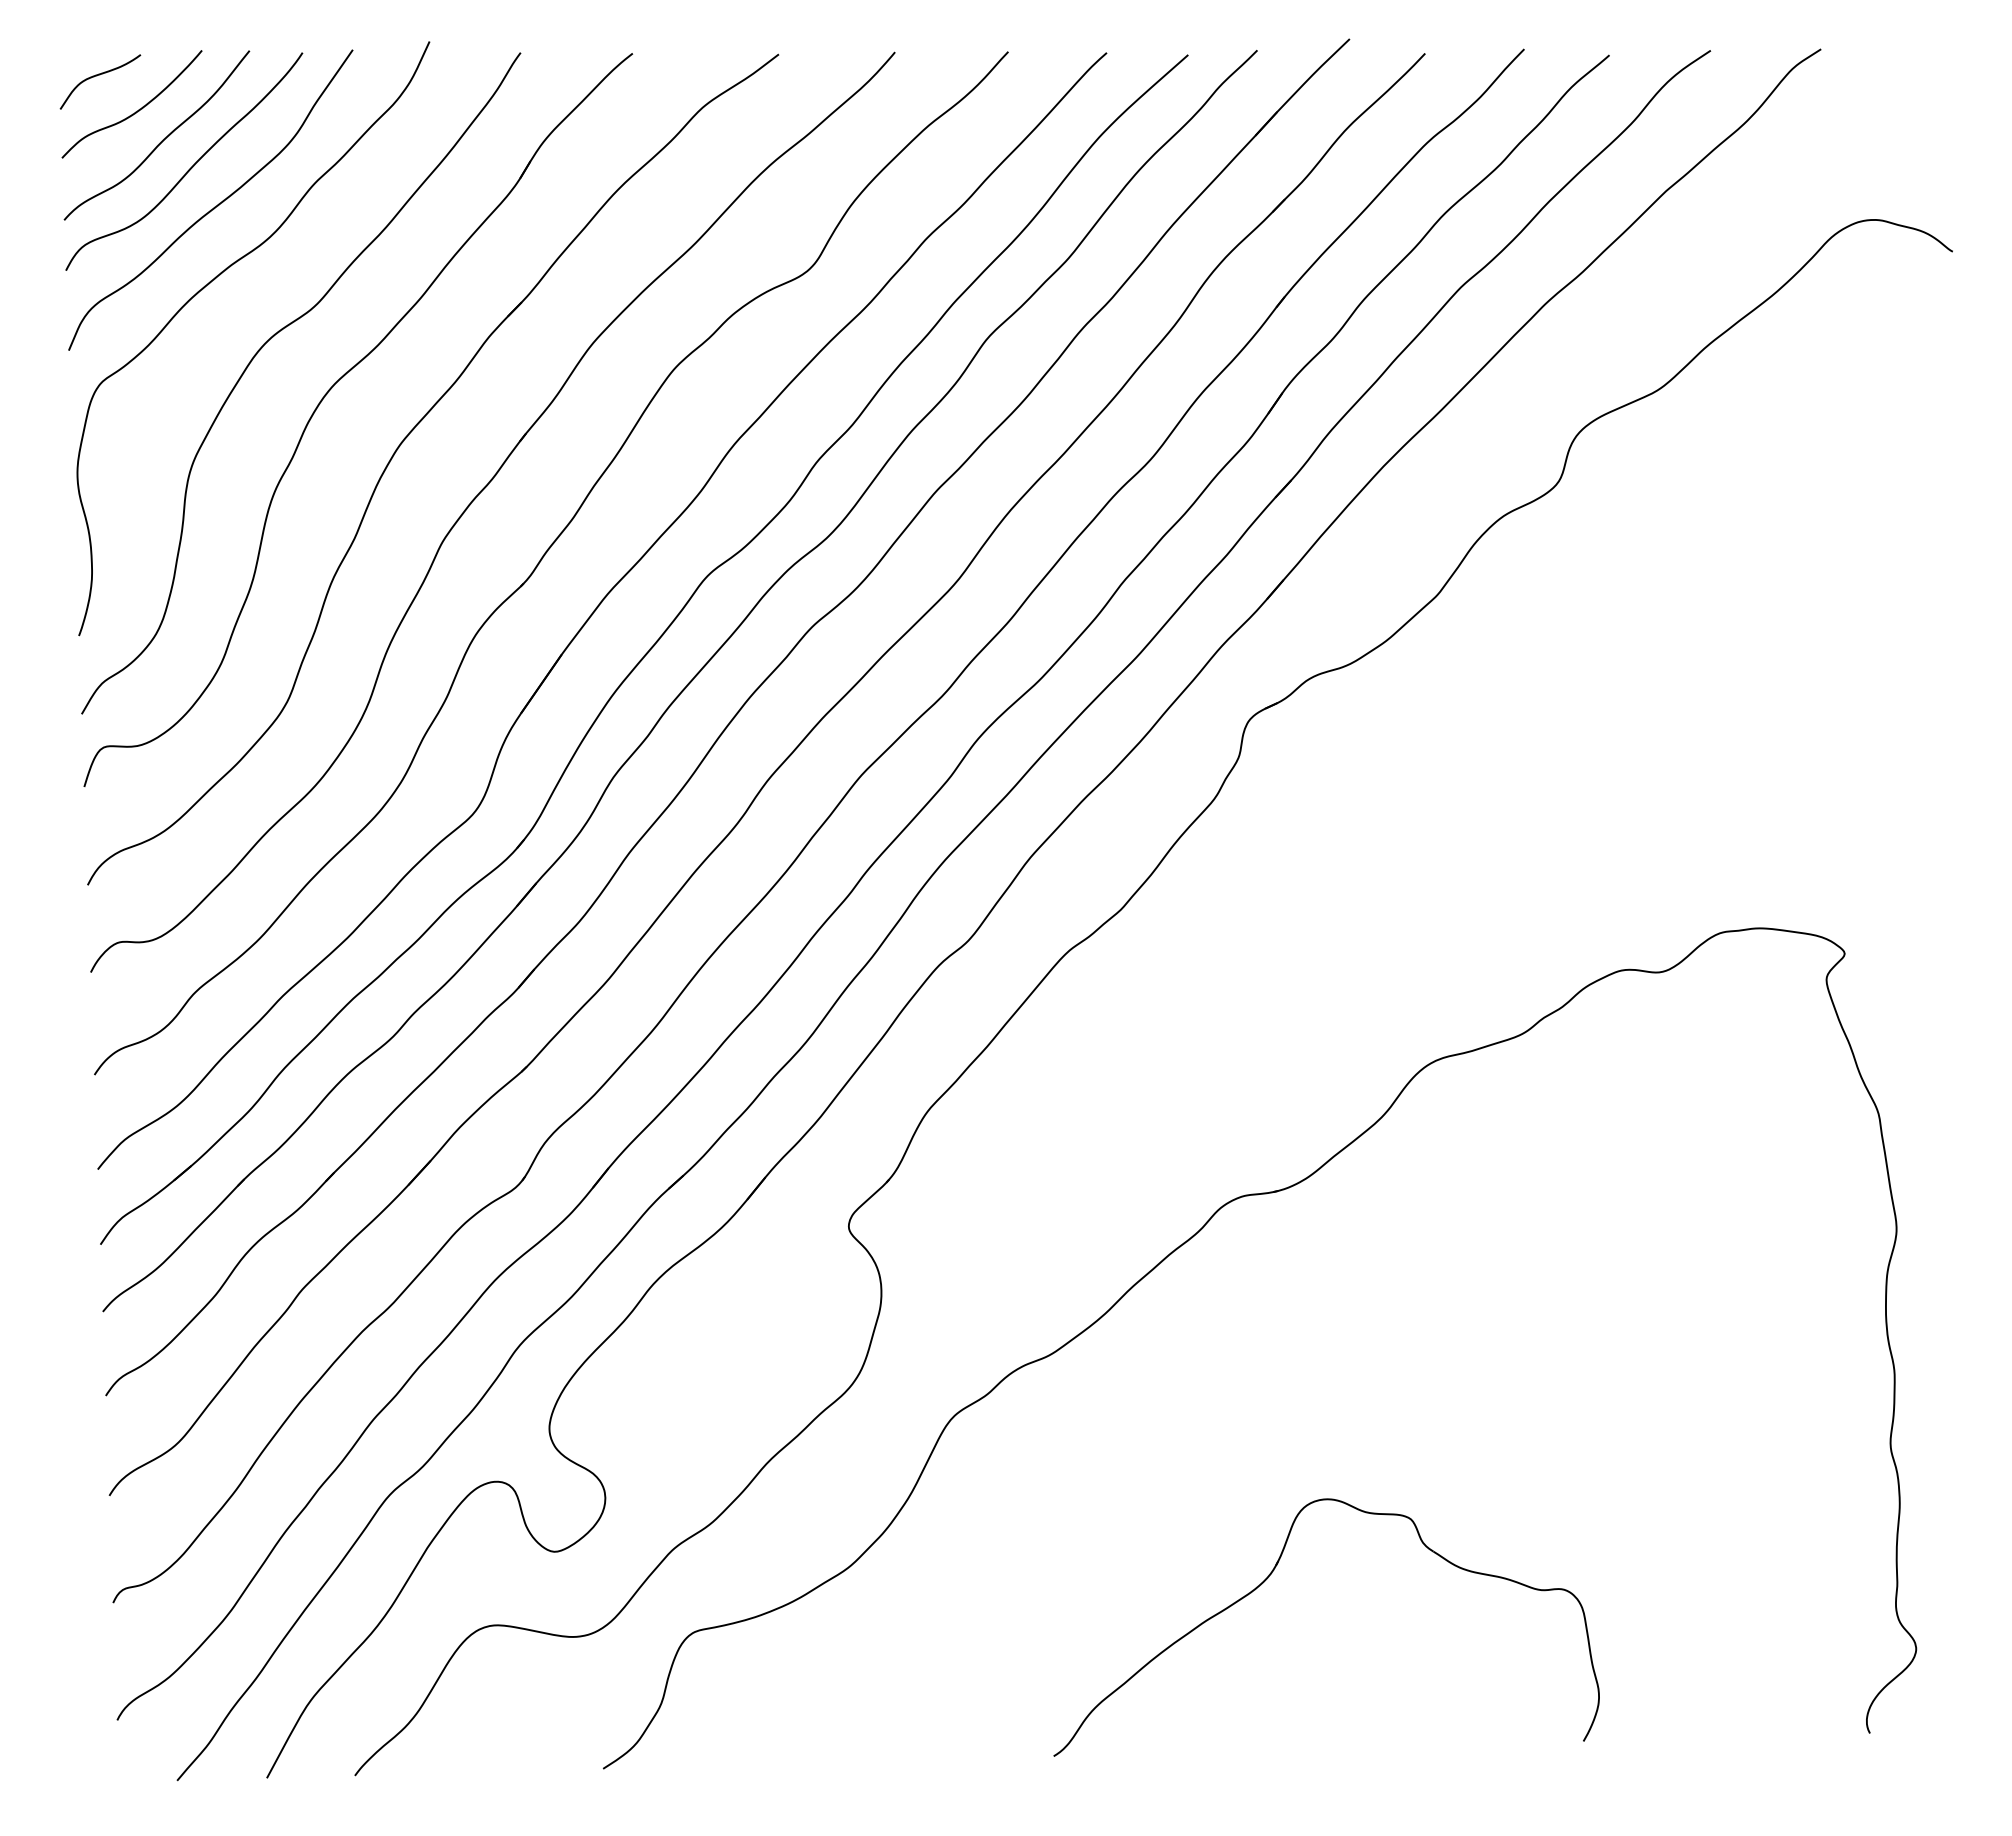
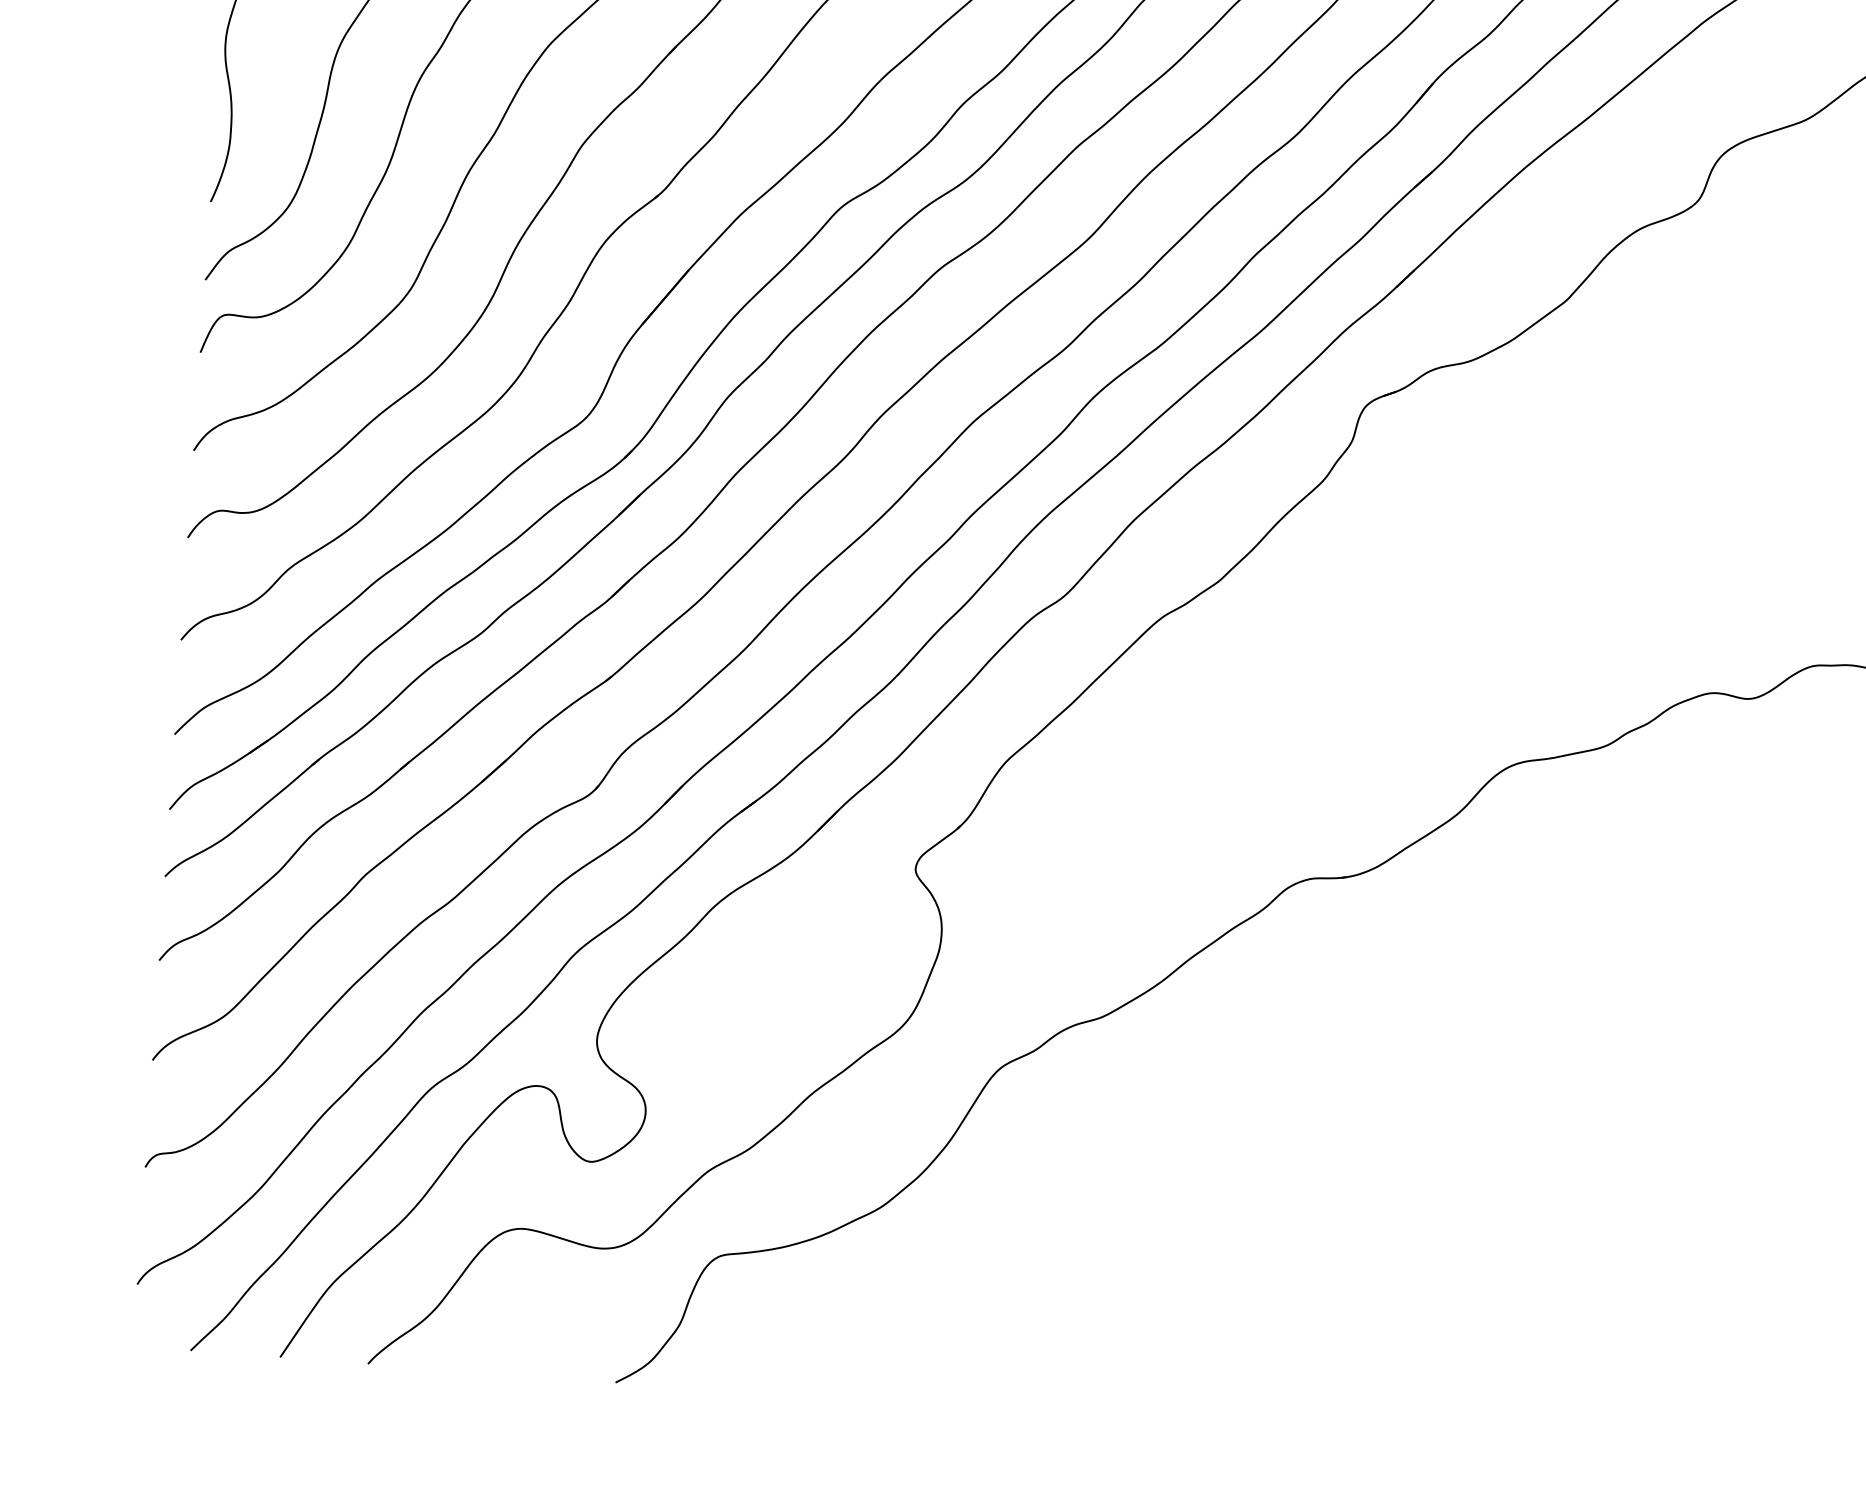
part: (1268, 1578) -> (1296, 1261), removed

